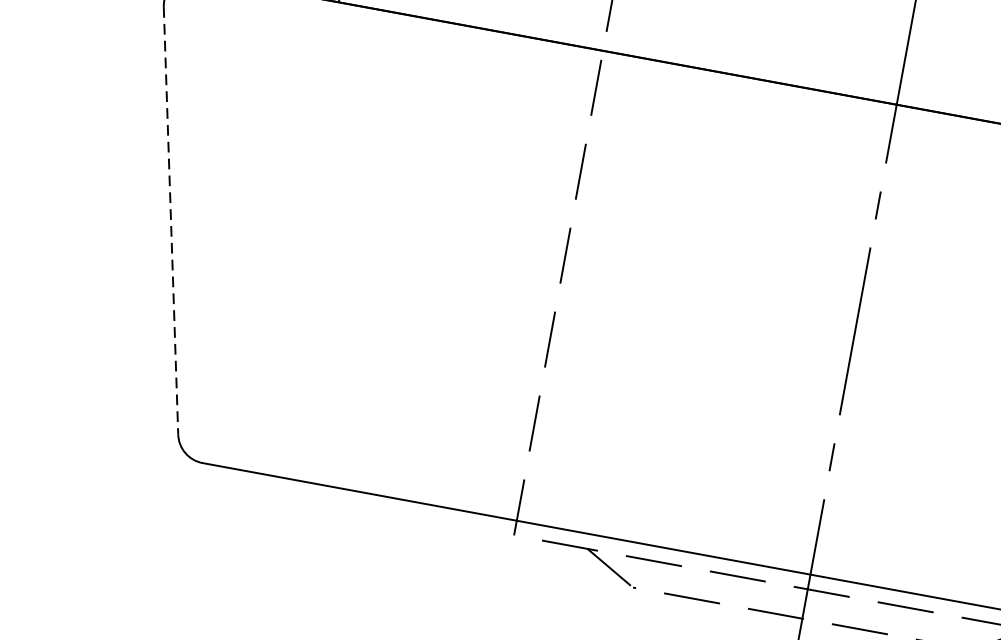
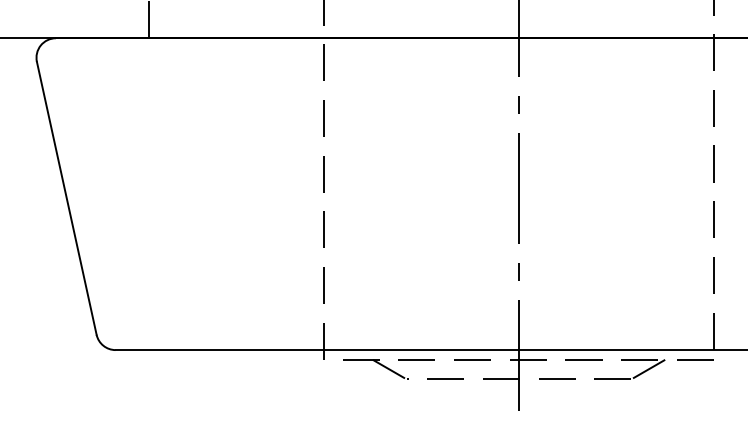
line: (170, 221) -> (66, 198), dashed -> solid

